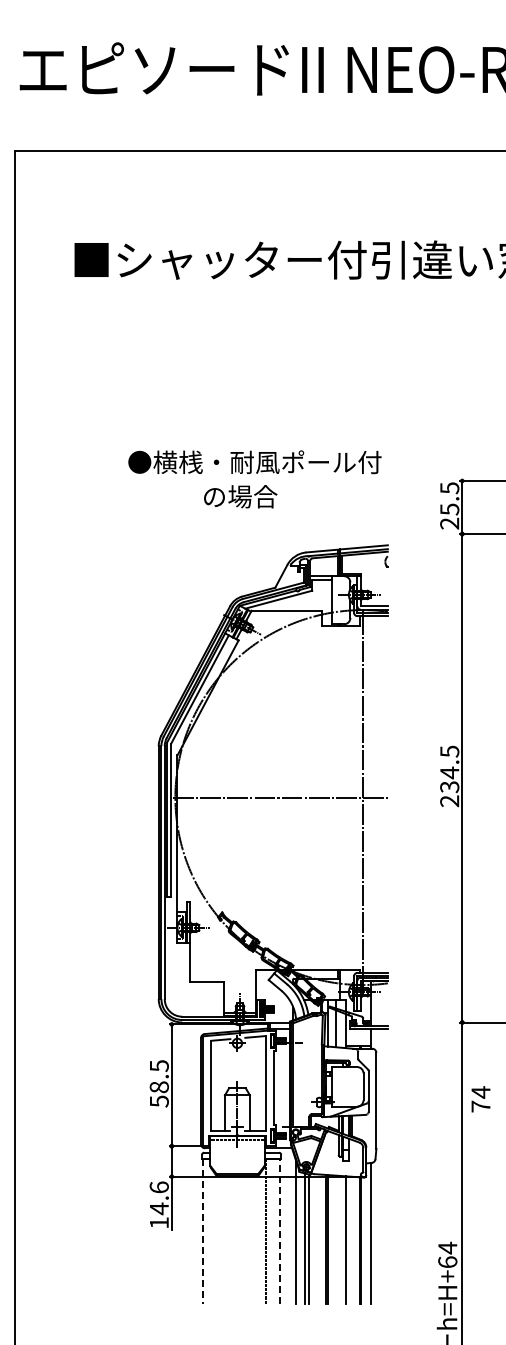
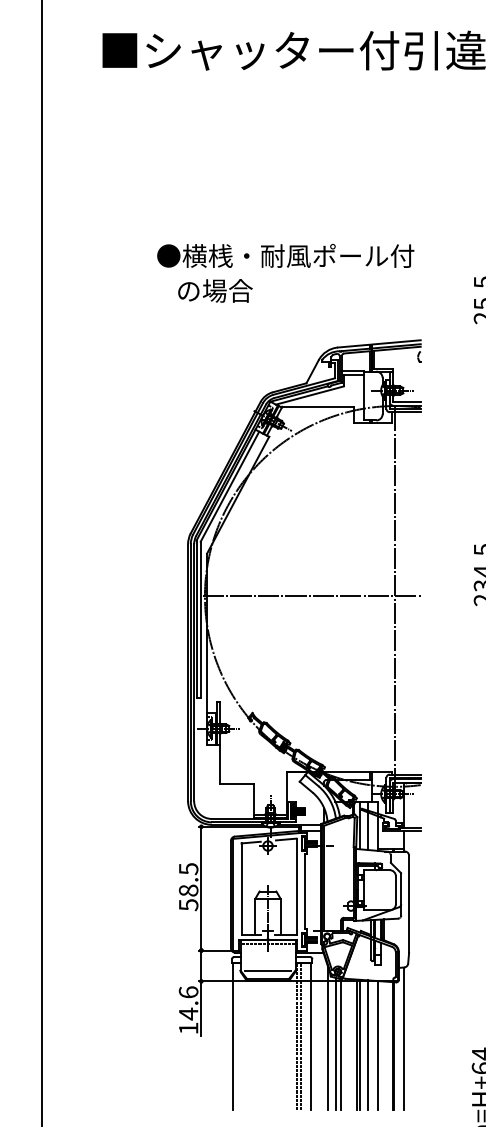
text: (240, 496) -> (215, 290), moved
line: (237, 1165) -> (268, 970), added
line: (269, 1230) -> (300, 1036), added
line: (280, 1230) -> (311, 1036), dashed -> solid
line: (203, 1231) -> (233, 1037), dashed -> solid
line: (336, 1239) -> (368, 1045), added

